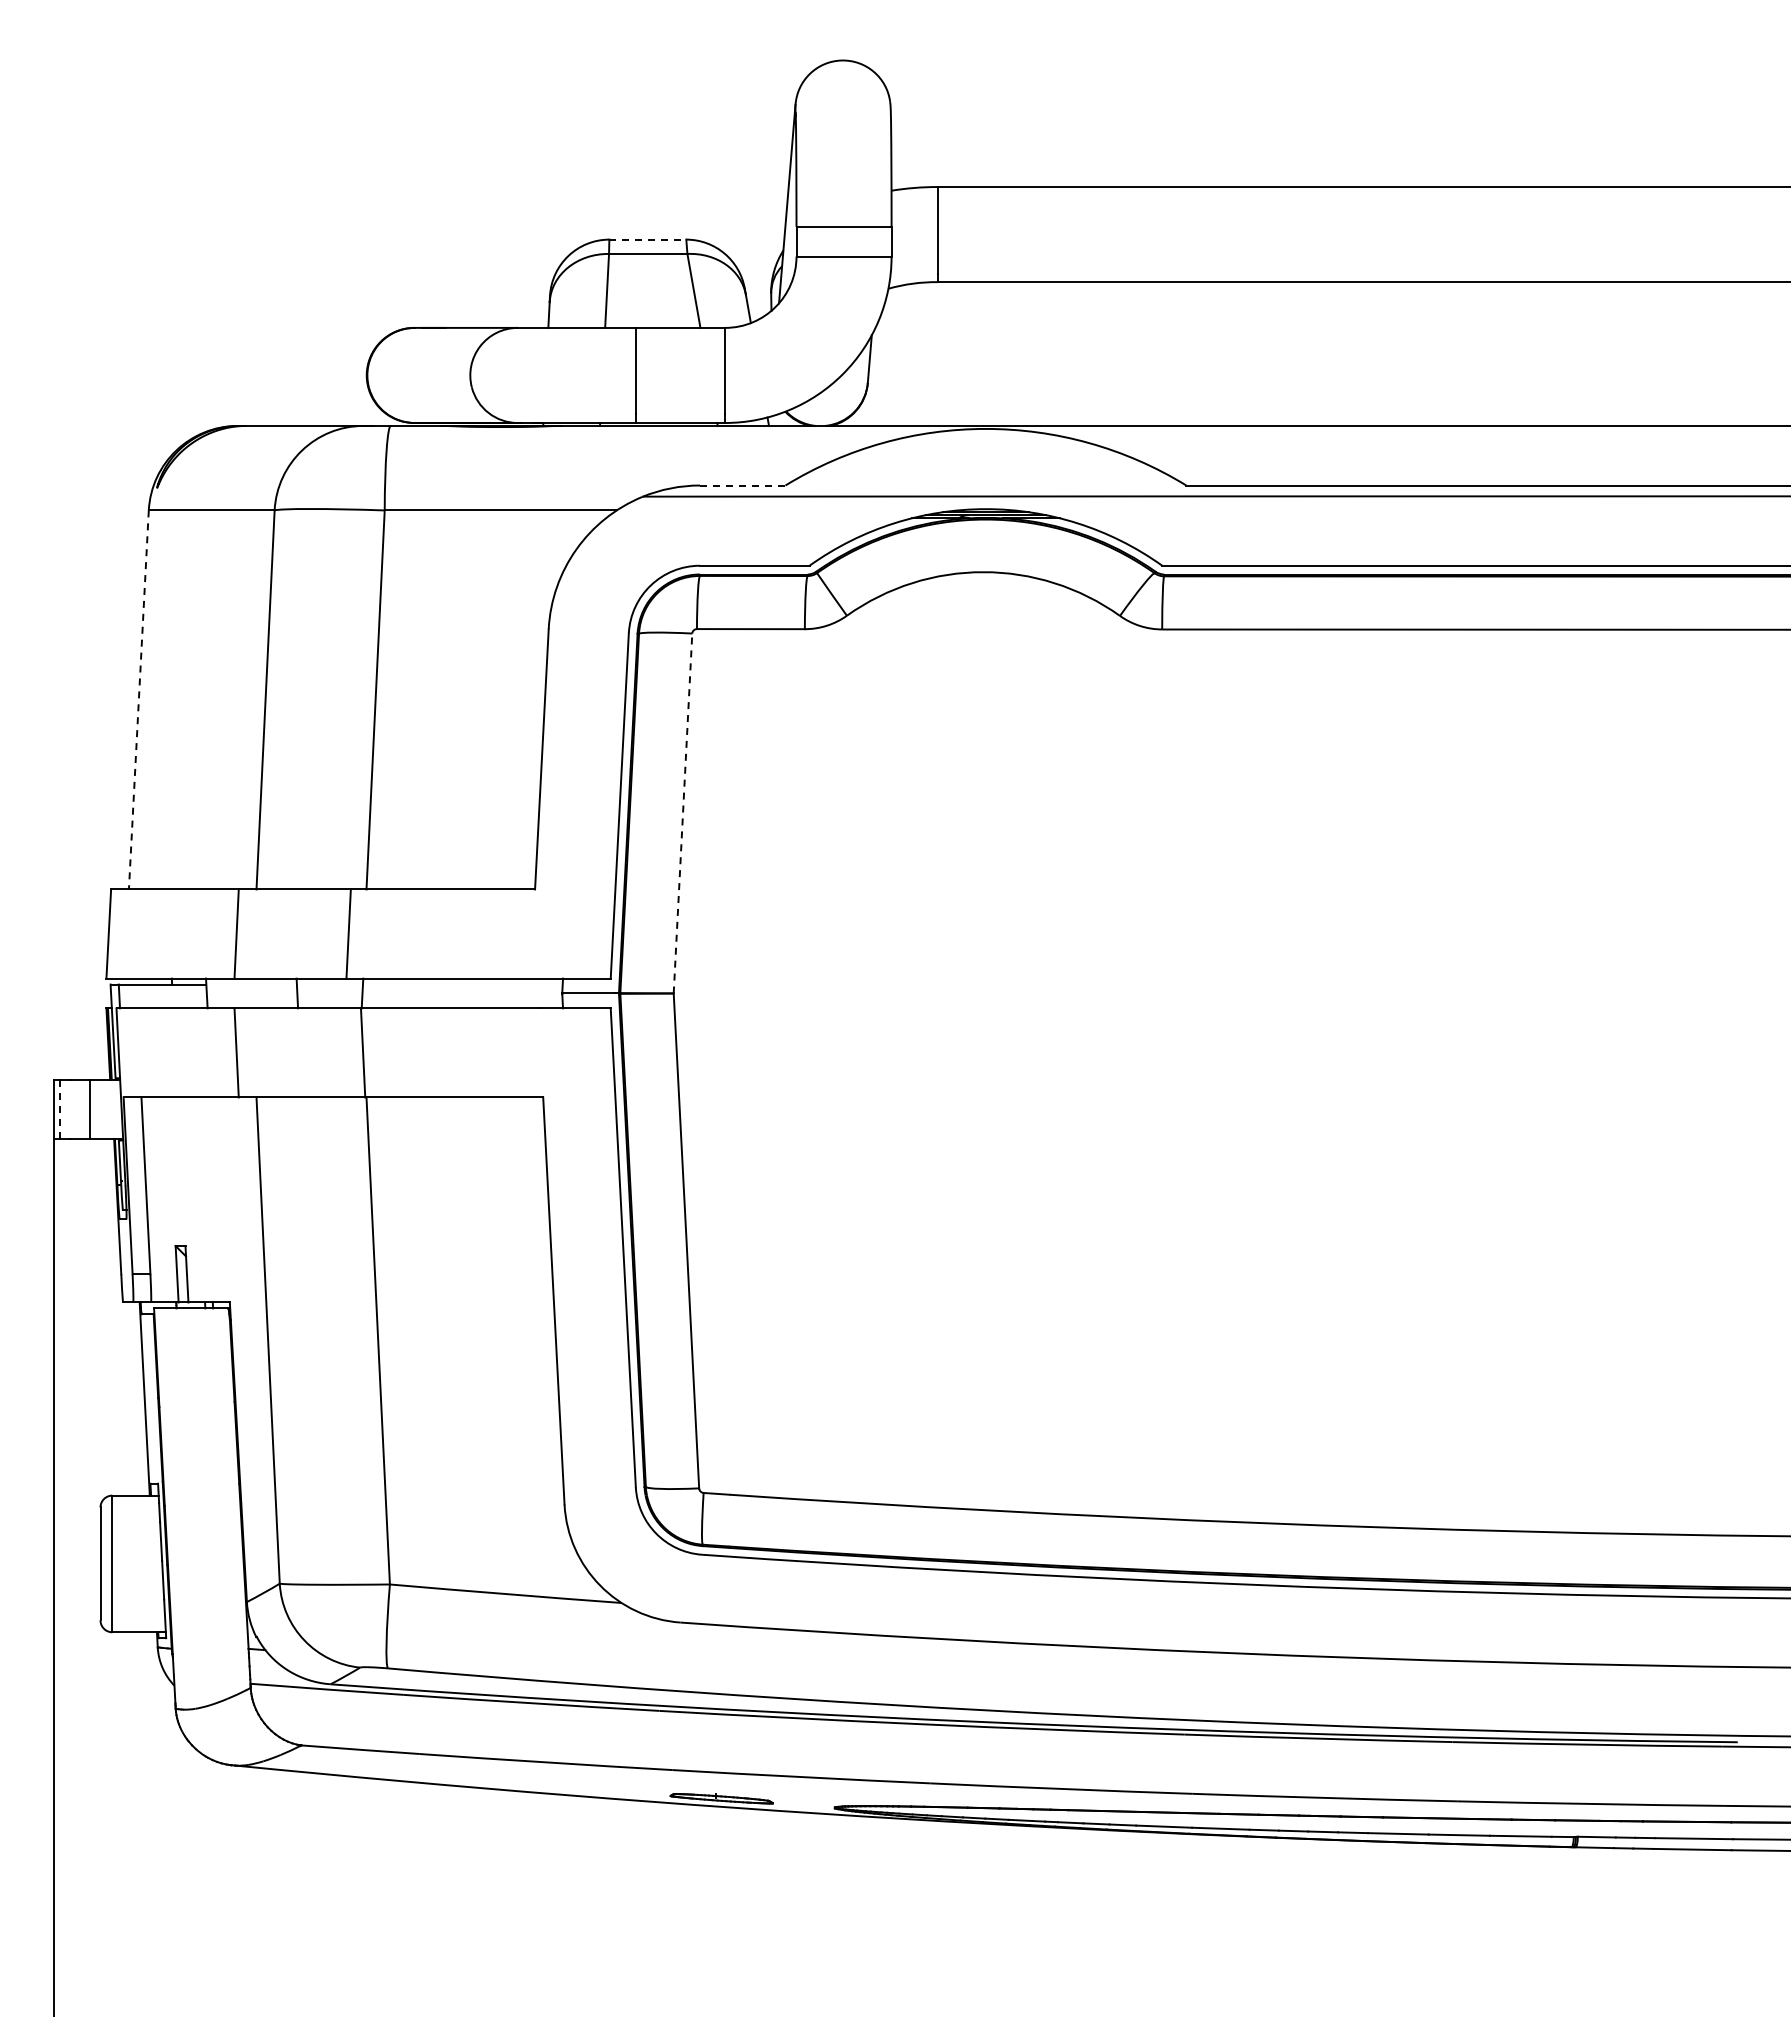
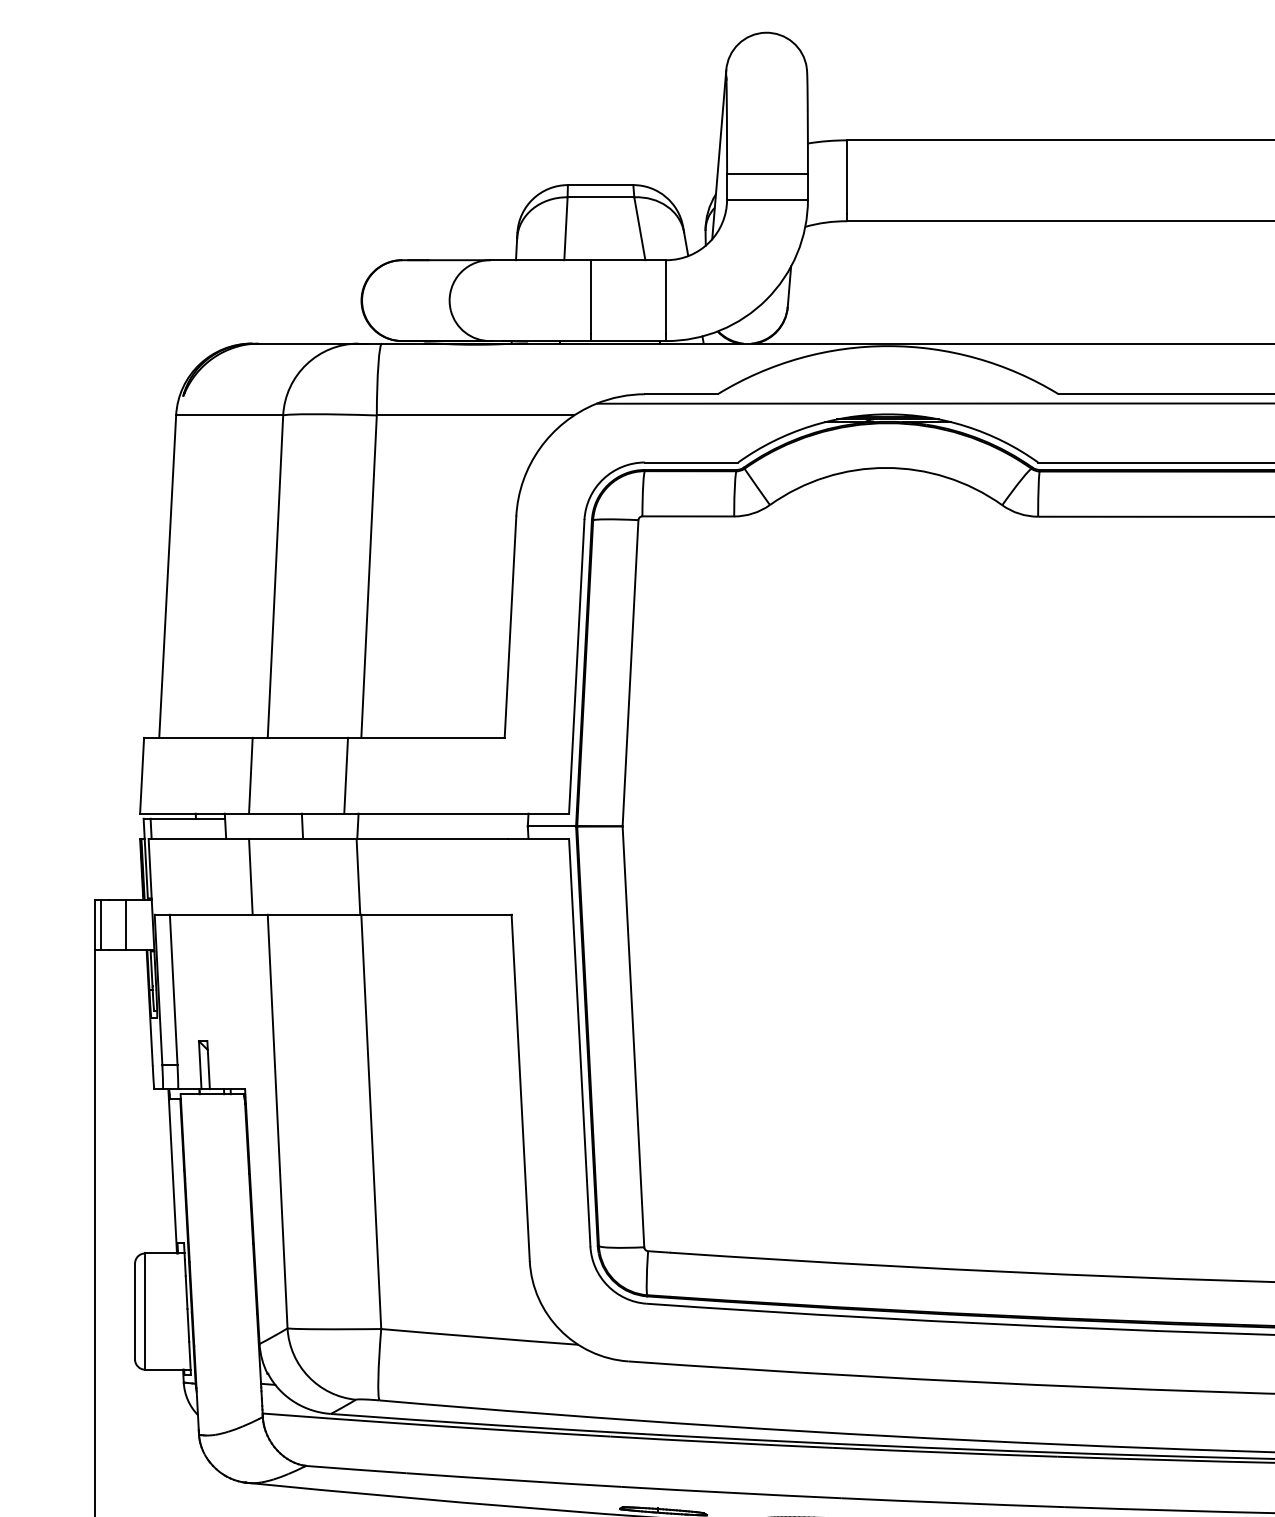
line: (648, 239) -> (601, 184), dashed -> solid
line: (742, 485) -> (681, 394), dashed -> solid
line: (138, 699) -> (167, 576), dashed -> solid
line: (683, 813) -> (630, 673), dashed -> solid
line: (60, 1109) -> (101, 925), dashed -> solid

